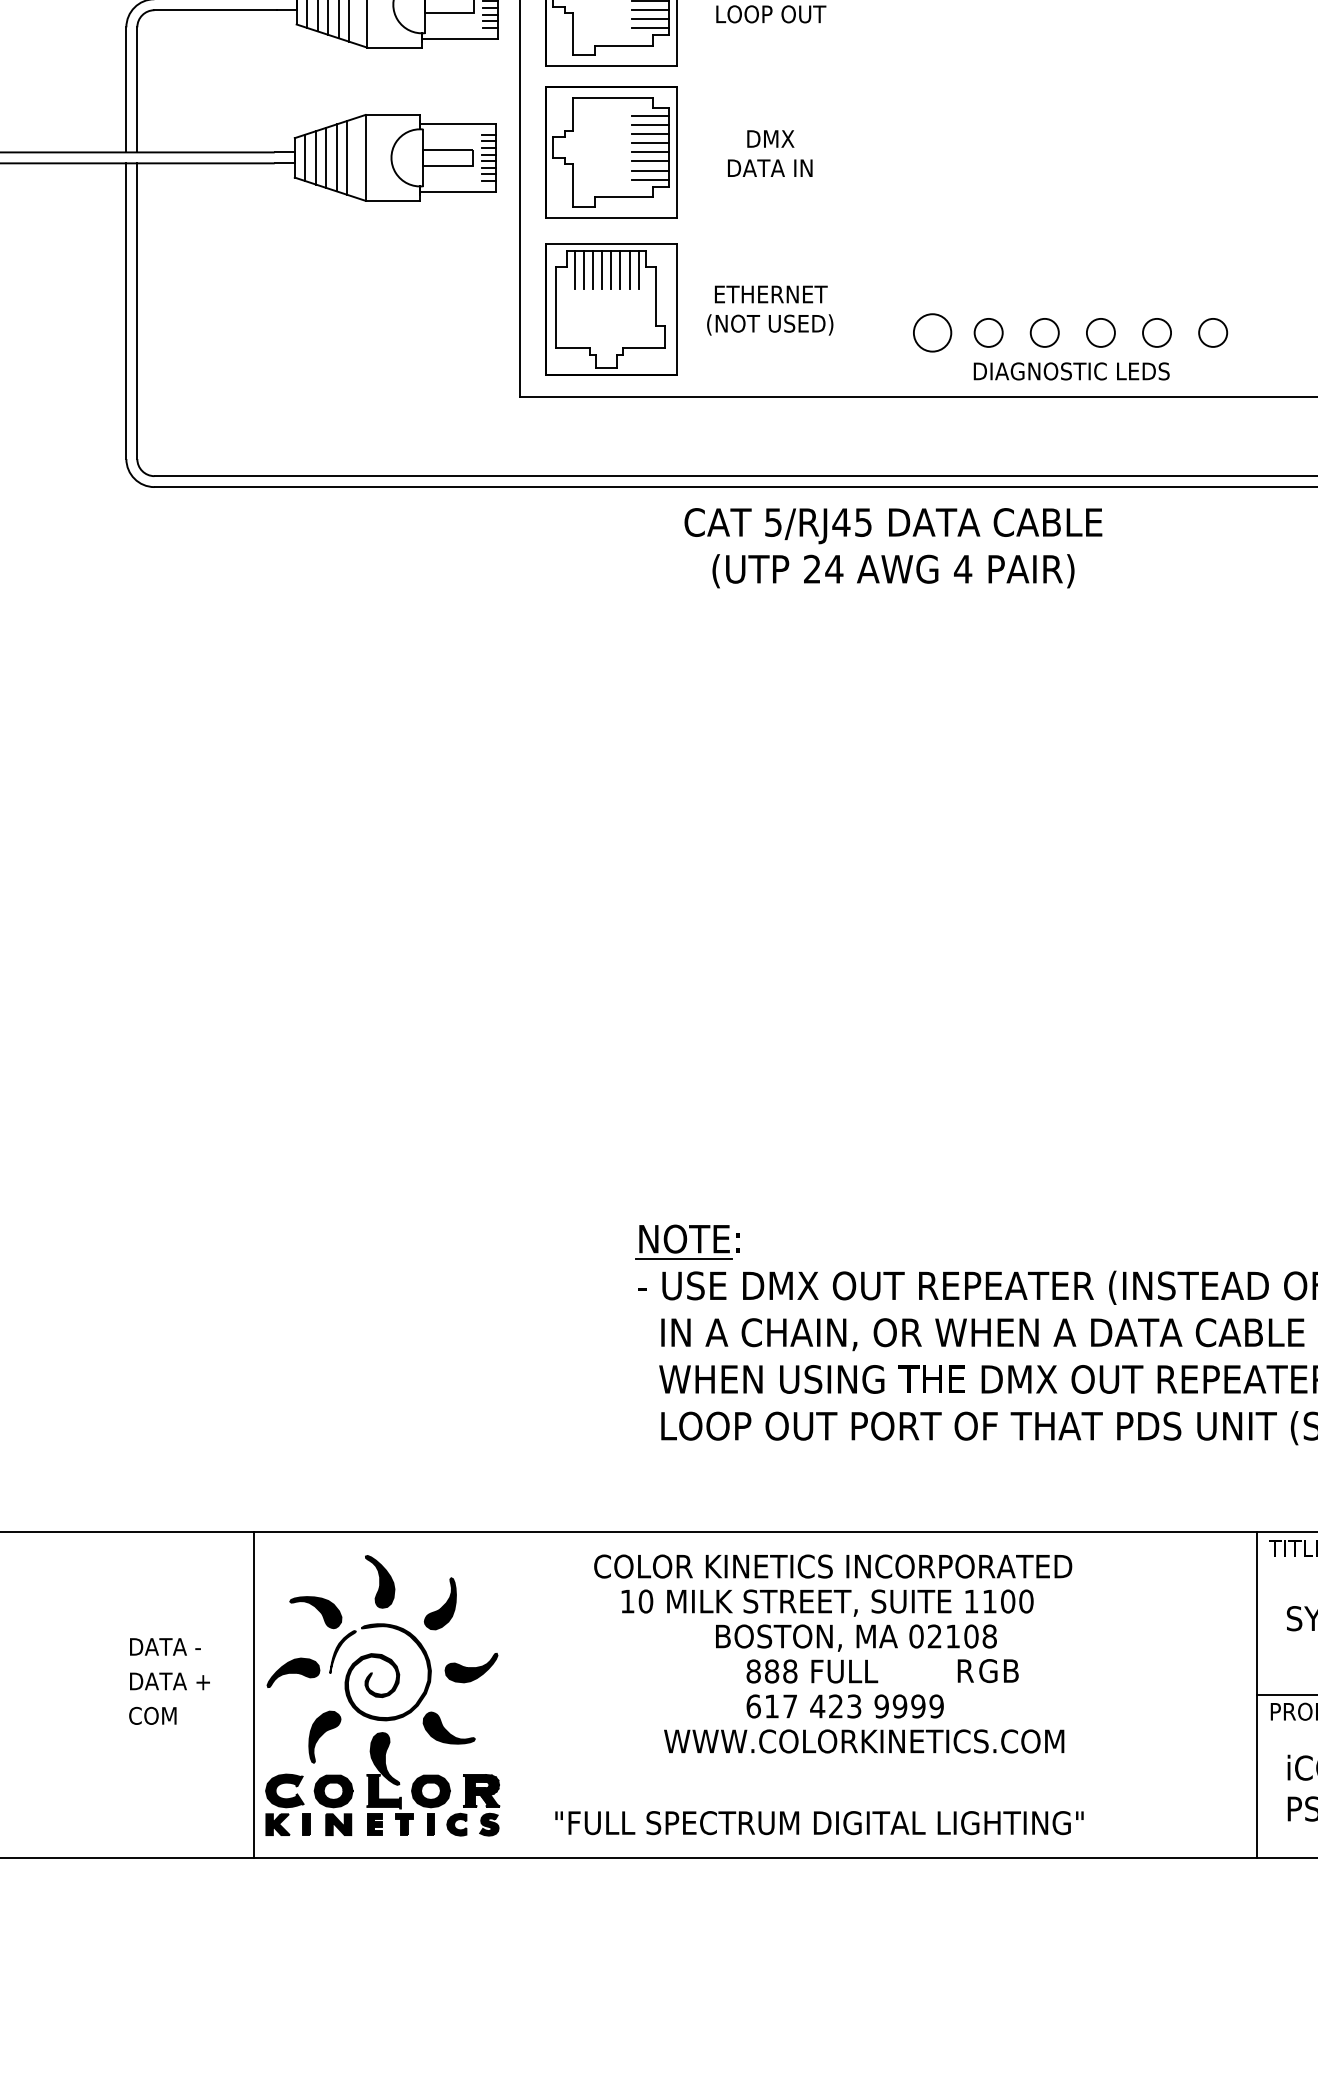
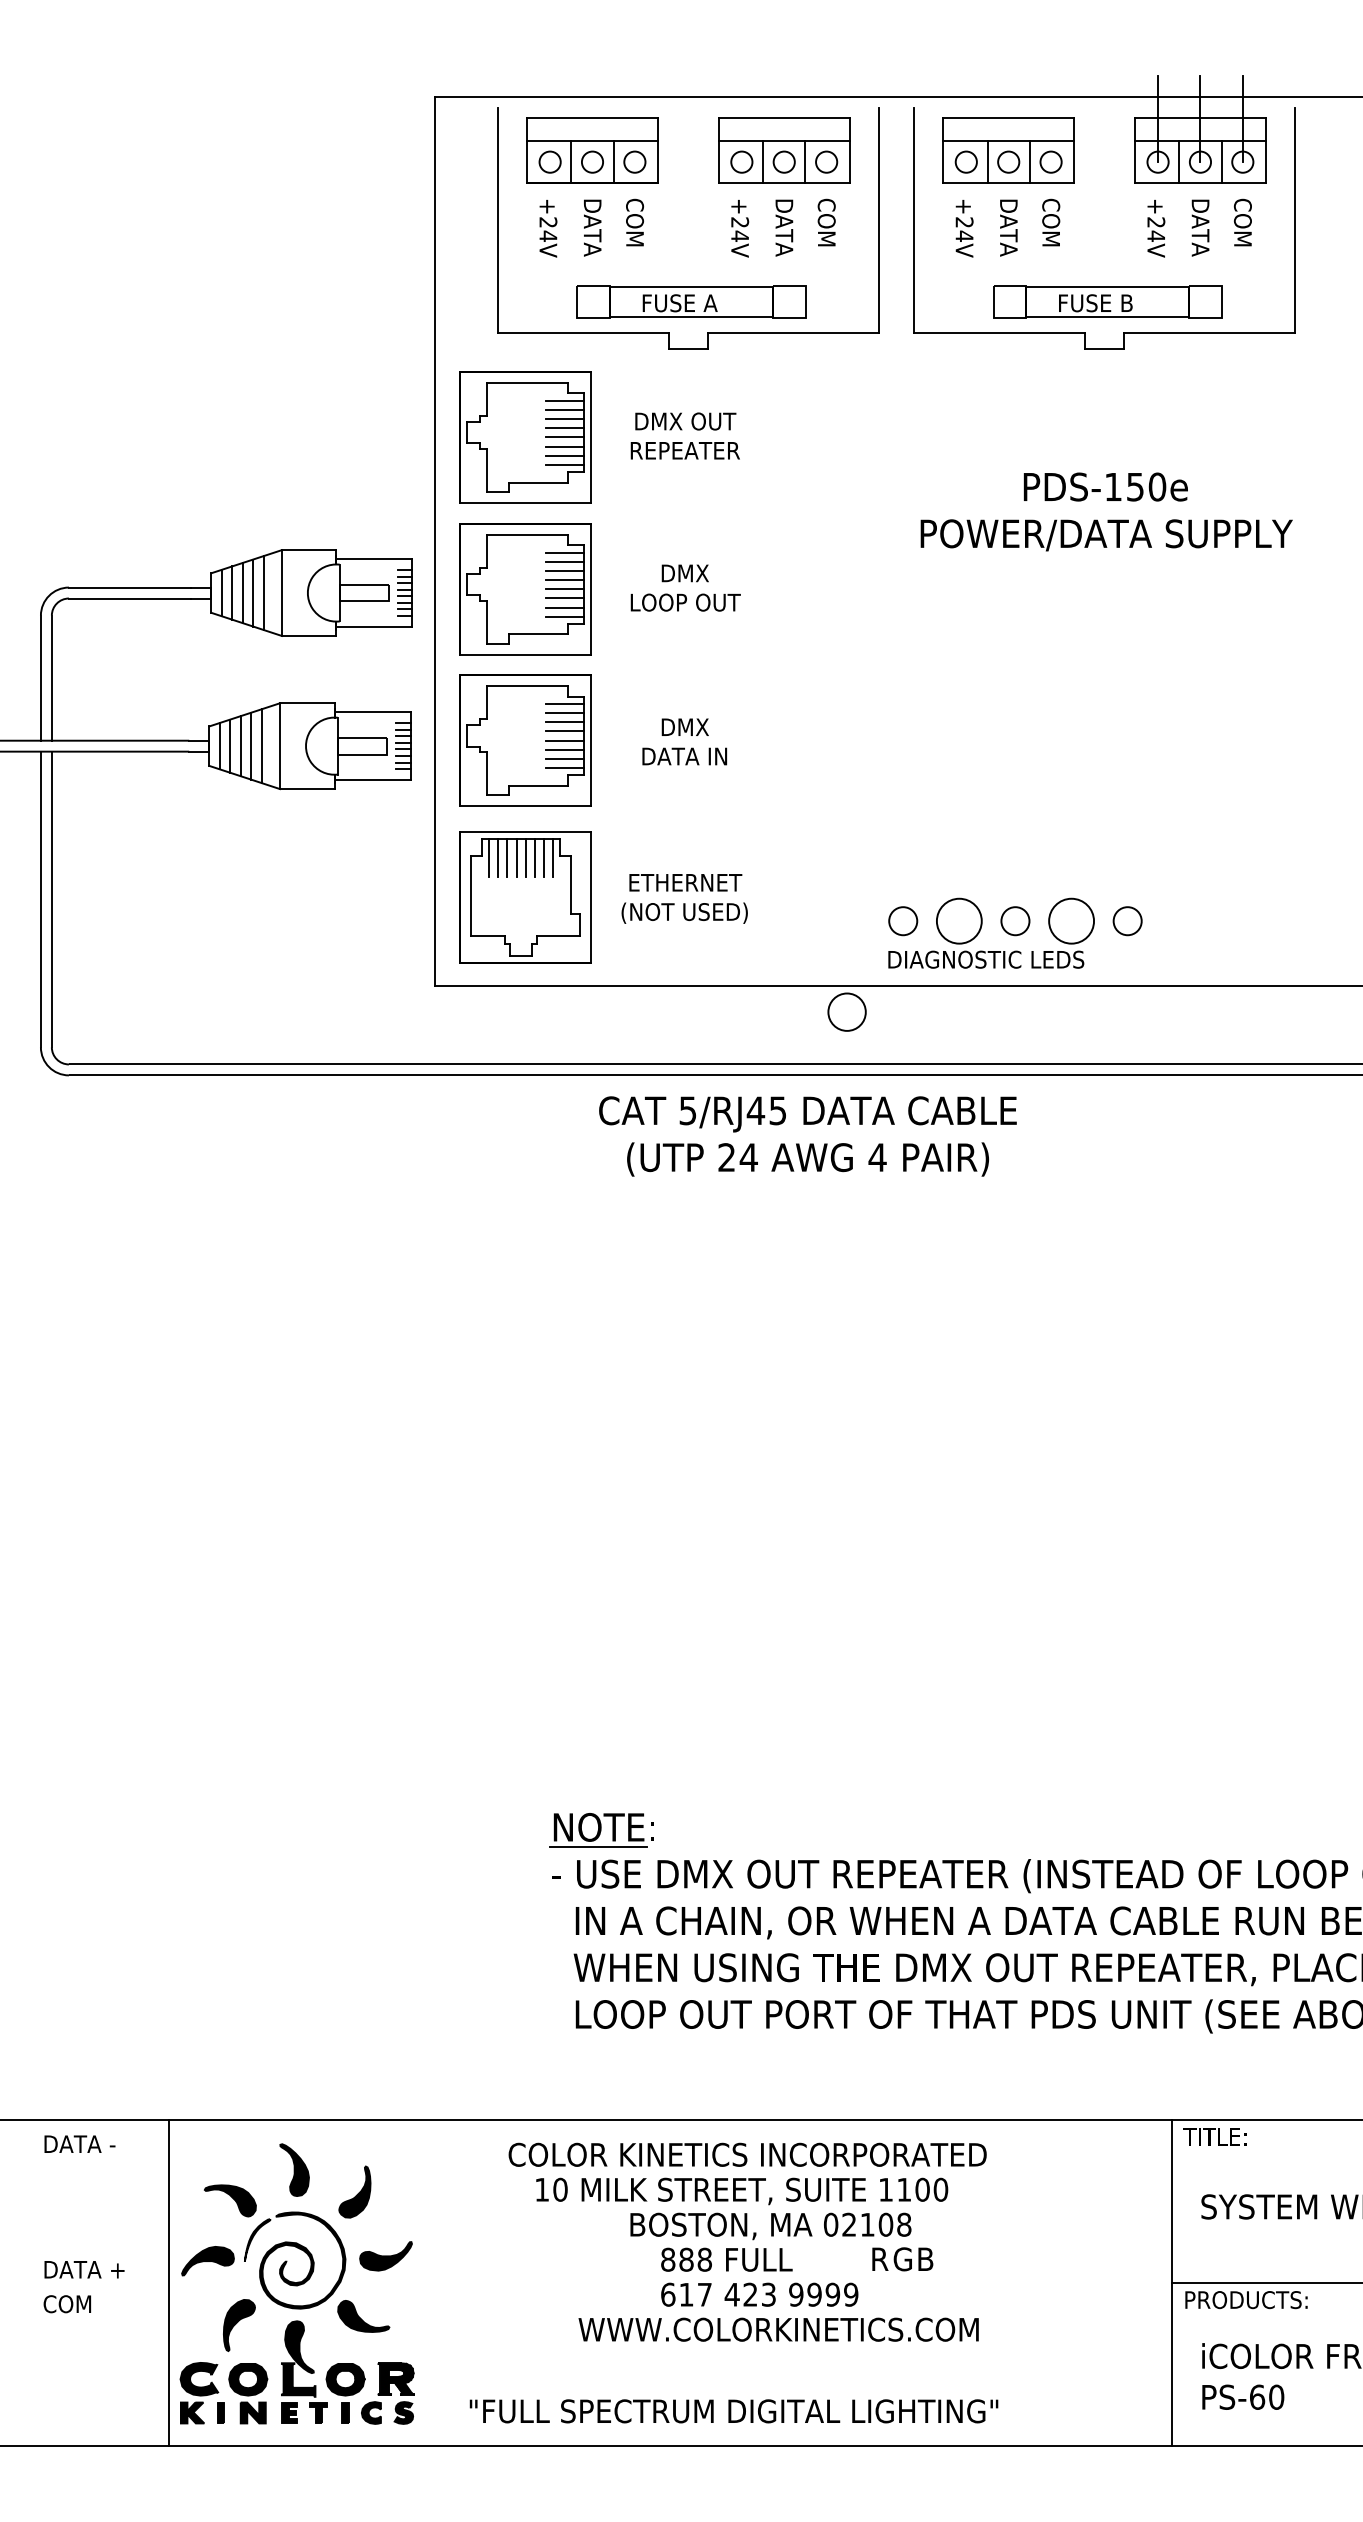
circle: (931, 332) -> (846, 1011), moved
circle: (1044, 333) -> (959, 921), size x1.6
circle: (1156, 333) -> (1071, 921), size x1.6
text: (164, 1646) -> (79, 2143), moved

